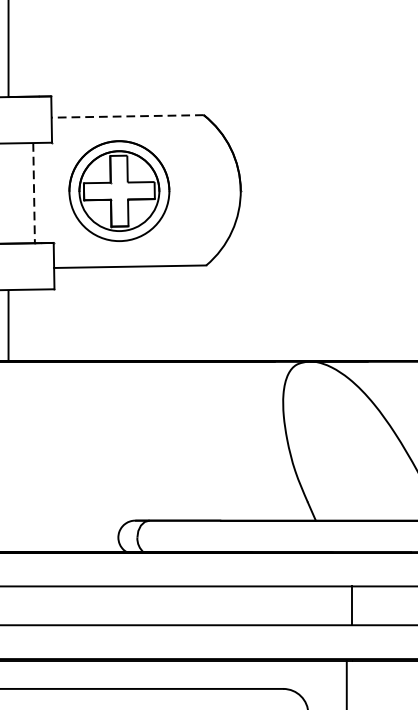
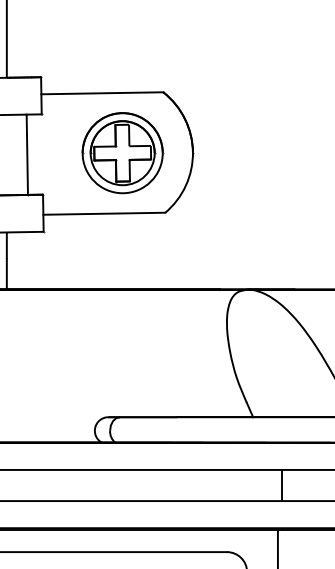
line: (127, 116) -> (102, 93), dashed -> solid
part: (119, 191) -> (122, 153), moved
line: (34, 194) -> (27, 155), dashed -> solid

